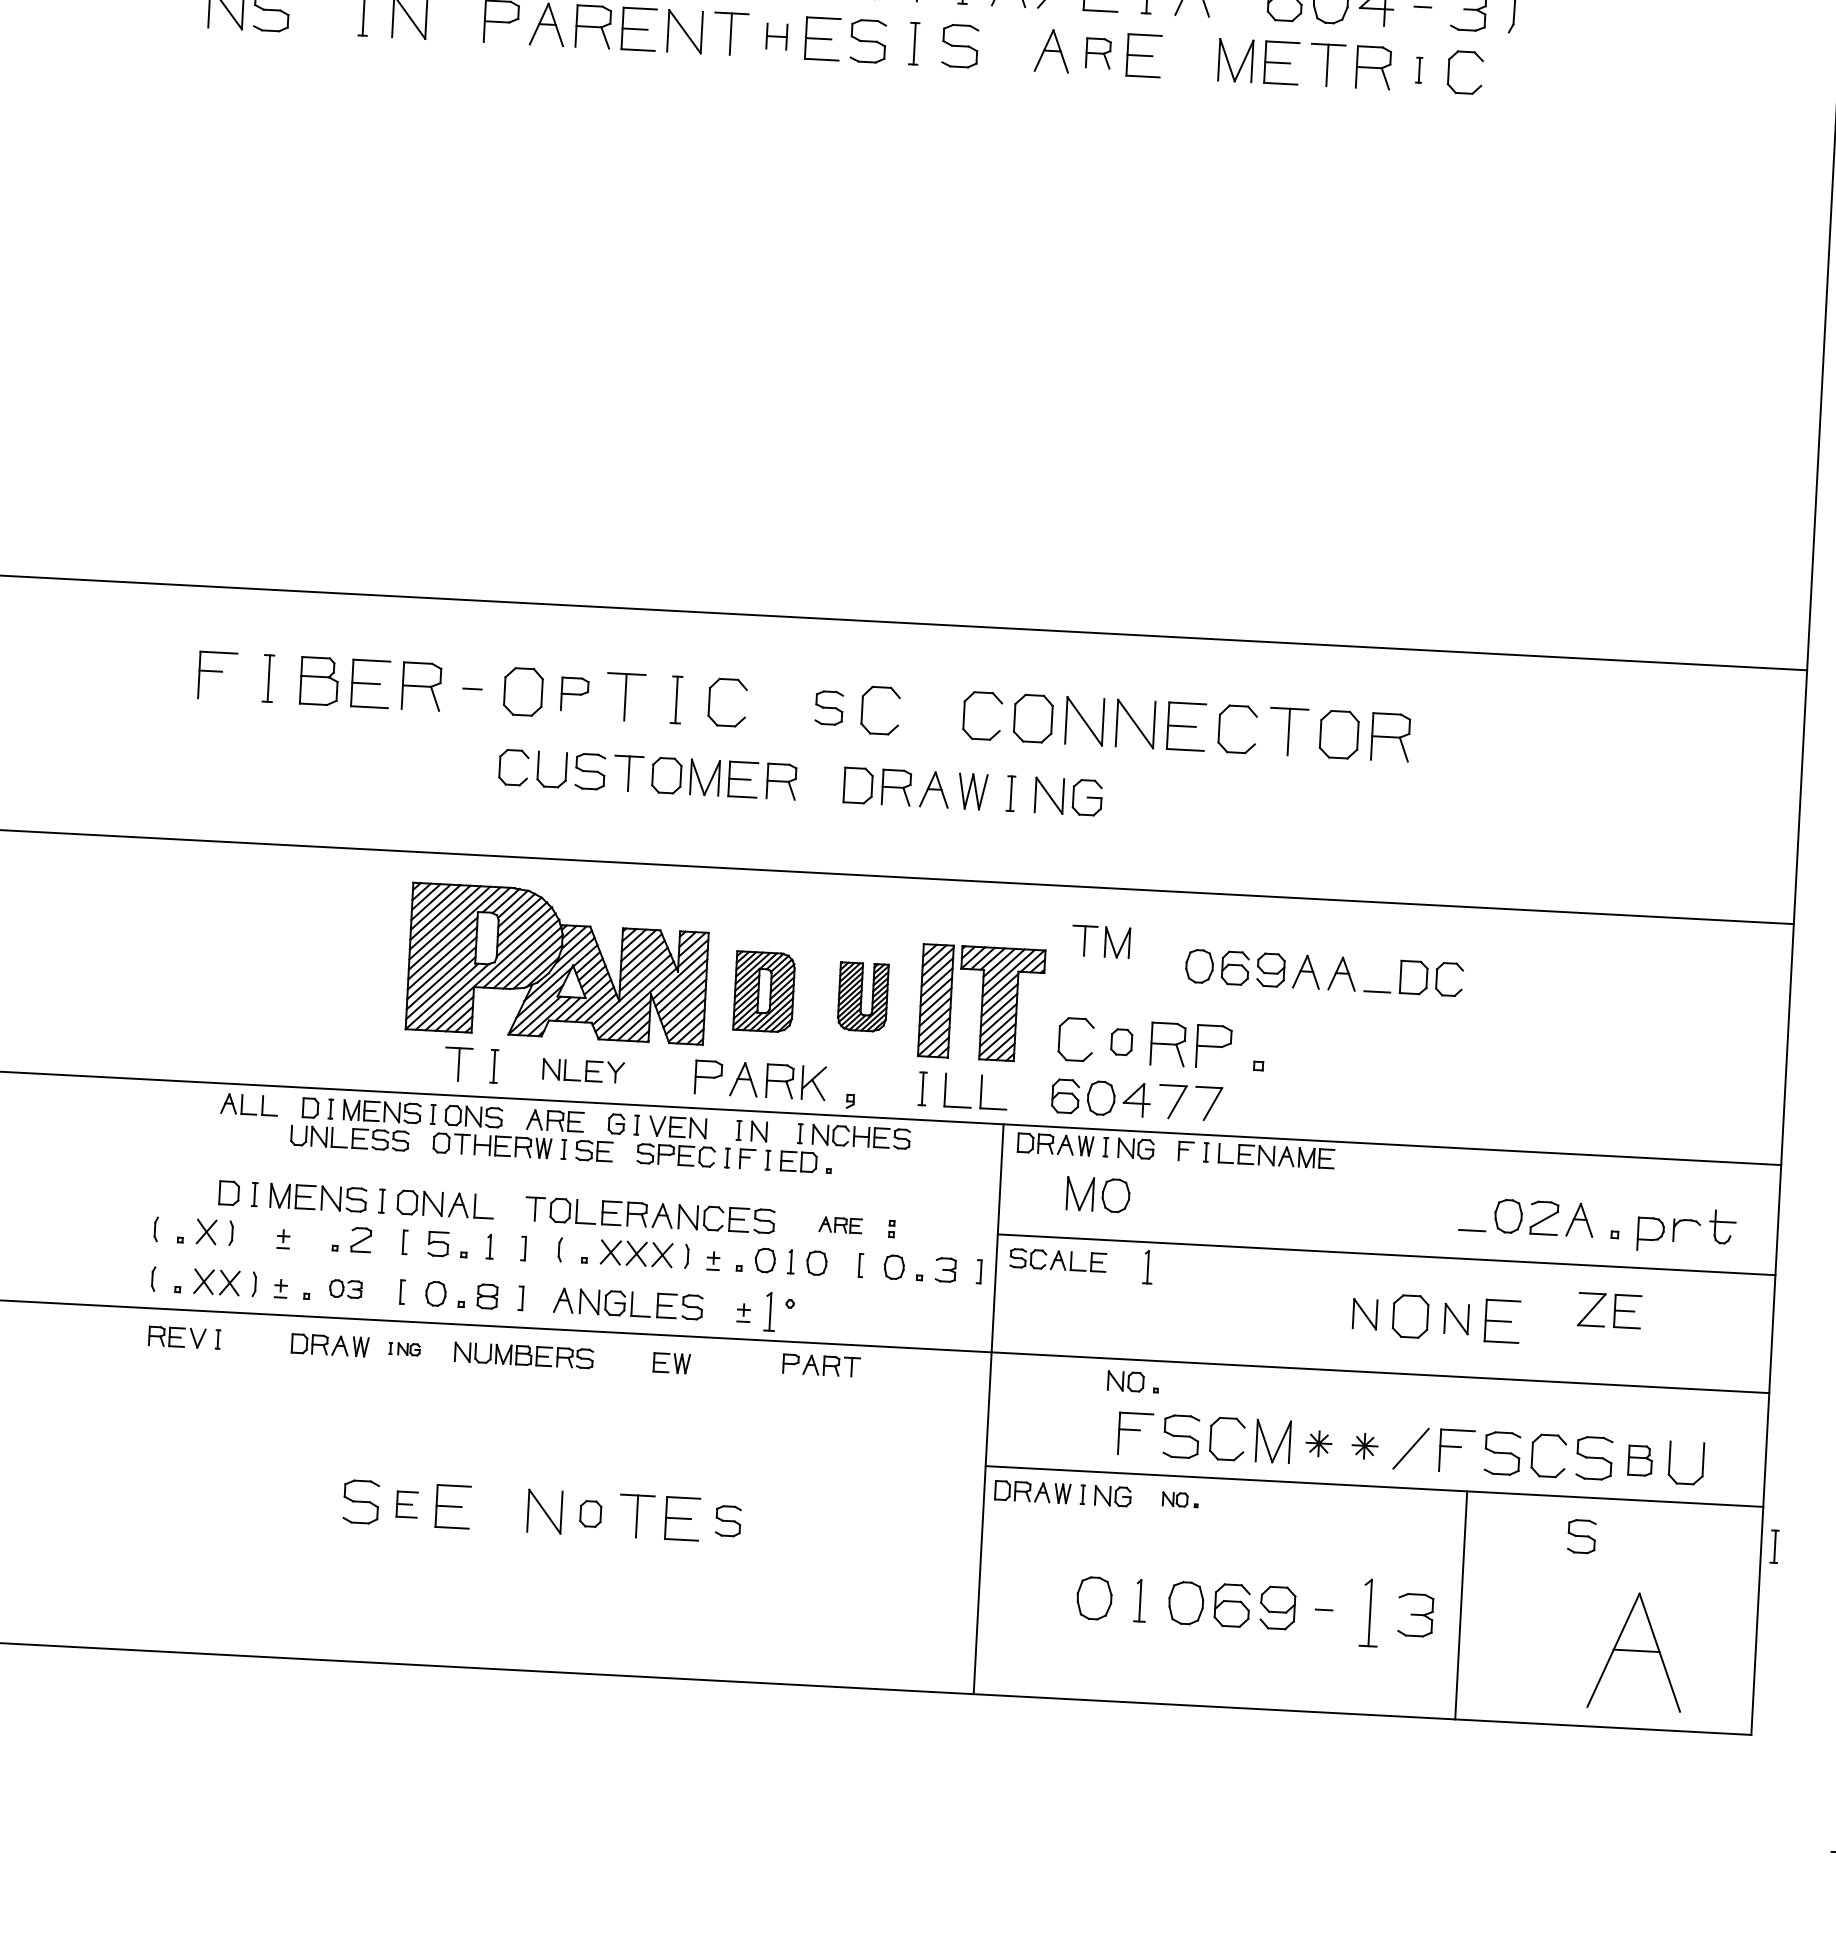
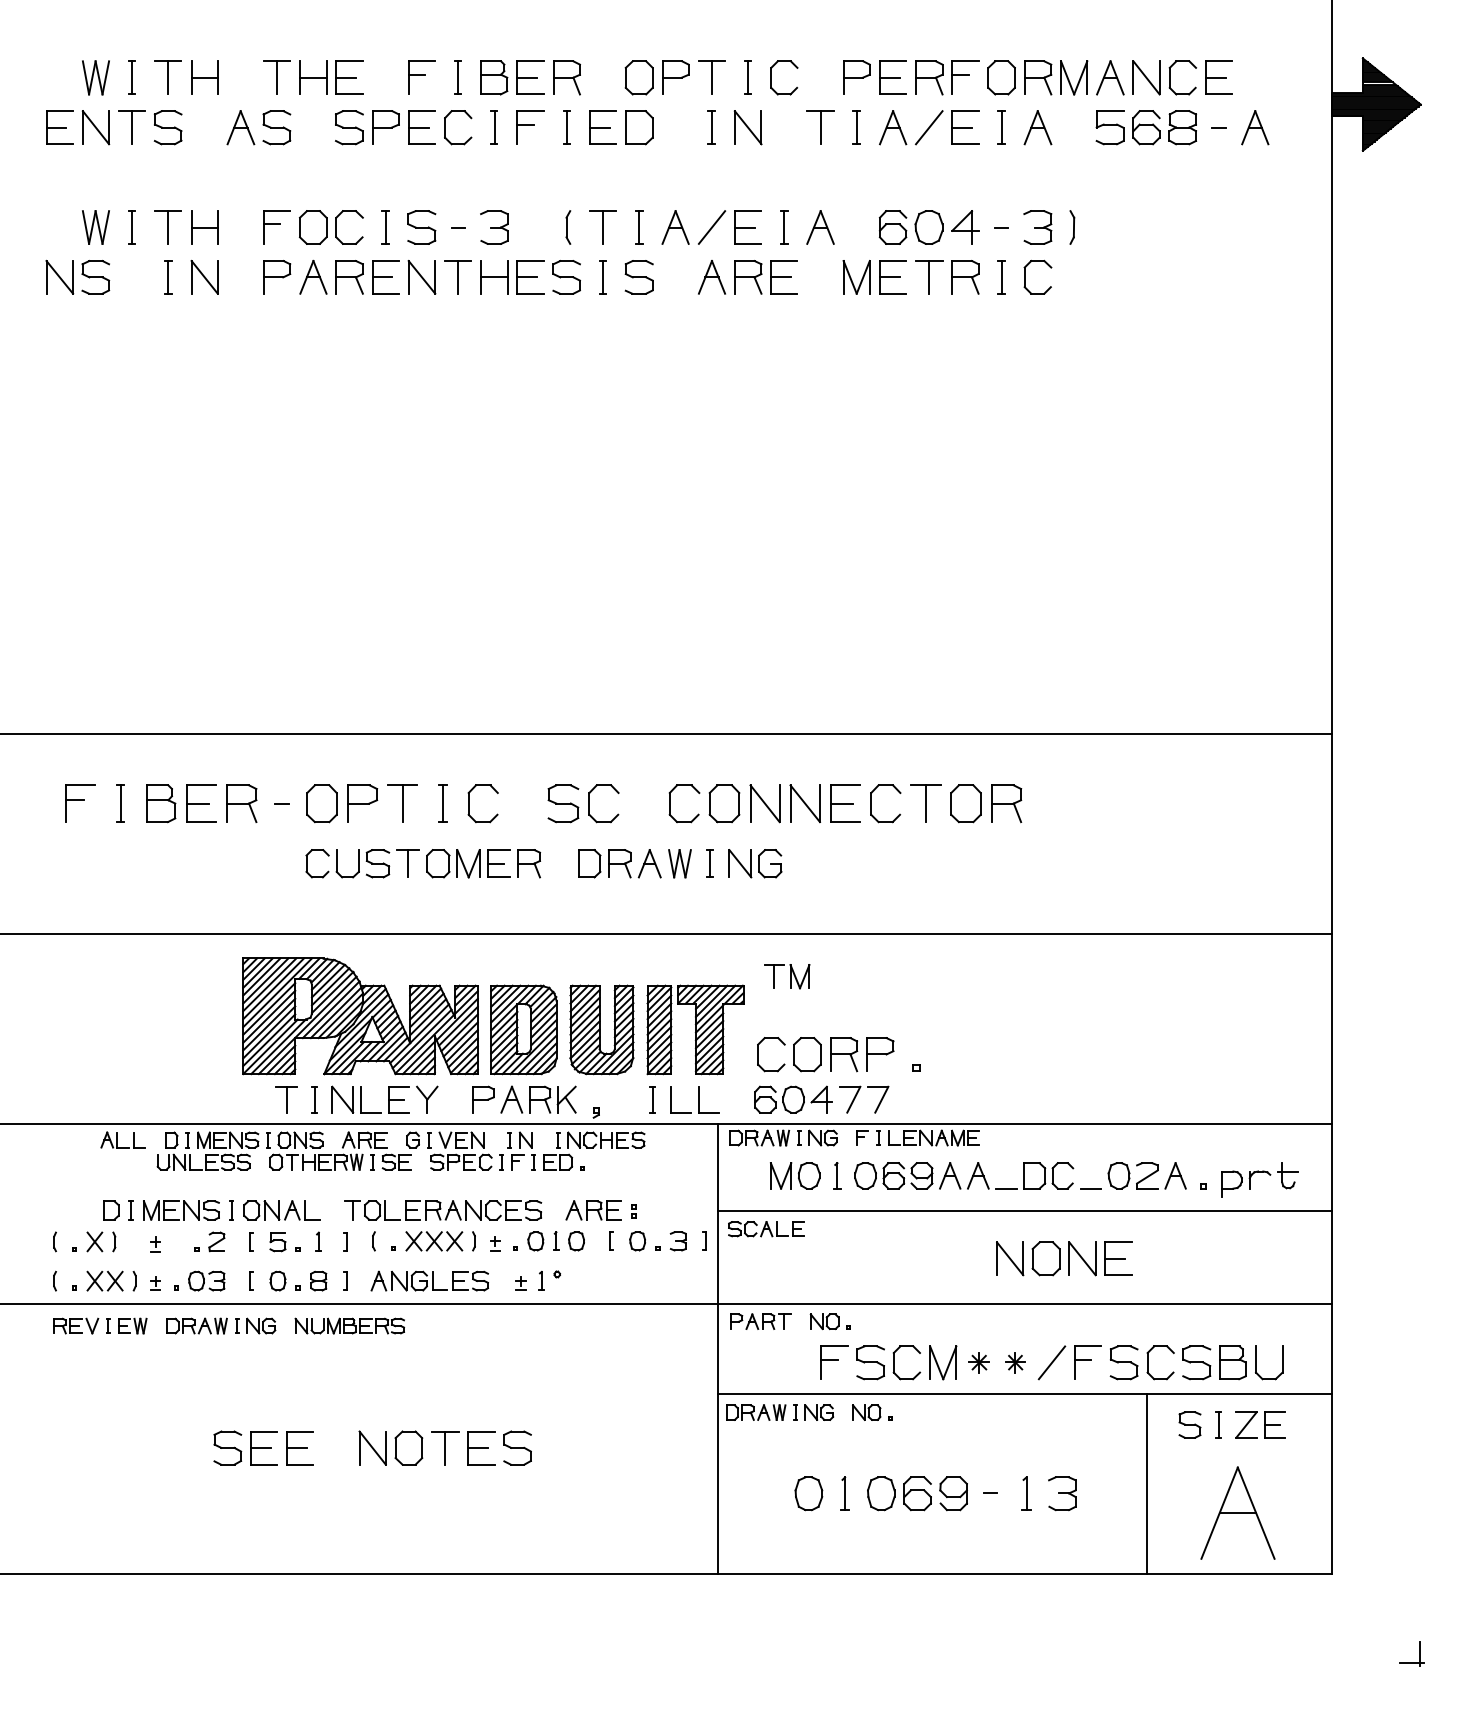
part: (776, 36) -> (494, 277), size x1.67
part: (1098, 53) -> (748, 277), size x1.43
part: (1419, 70) -> (1001, 277), size x1.67
part: (574, 694) -> (362, 803), size x1.43
part: (829, 707) -> (563, 803), size x1.43
part: (1333, 974) -> (971, 1176), moved
part: (763, 991) -> (523, 1029), size x1.43
part: (862, 996) -> (601, 1029), size x1.67
part: (1121, 1041) -> (807, 1054), size x1.67
part: (582, 1070) -> (384, 1099), size x1.67
part: (840, 1225) -> (593, 1210), size x1.67
part: (1148, 1266) -> (837, 1175), moved
part: (345, 1288) -> (206, 1280), size x1.43
part: (769, 1310) -> (541, 1280), size x0.62
part: (1609, 1310) -> (1260, 1424), moved
part: (1365, 1313) -> (1010, 1258), size x1.43
part: (1456, 1318) -> (1082, 1258), size x1.43
part: (404, 1348) -> (255, 1325), size x1.67
part: (671, 1362) -> (132, 1325), moved
part: (821, 1365) -> (760, 1321), moved
part: (1639, 1460) -> (1232, 1362), size x1.43
part: (1180, 1499) -> (872, 1412), size x1.43
part: (406, 1504) -> (263, 1448), size x1.67
part: (590, 1513) -> (408, 1447), size x1.67
part: (728, 1520) -> (517, 1447), size x1.43
part: (1775, 1546) -> (1218, 1424), moved
line: (1460, 1605) -> (1146, 1484), moved
part: (1370, 1612) -> (1026, 1493), size x0.62

